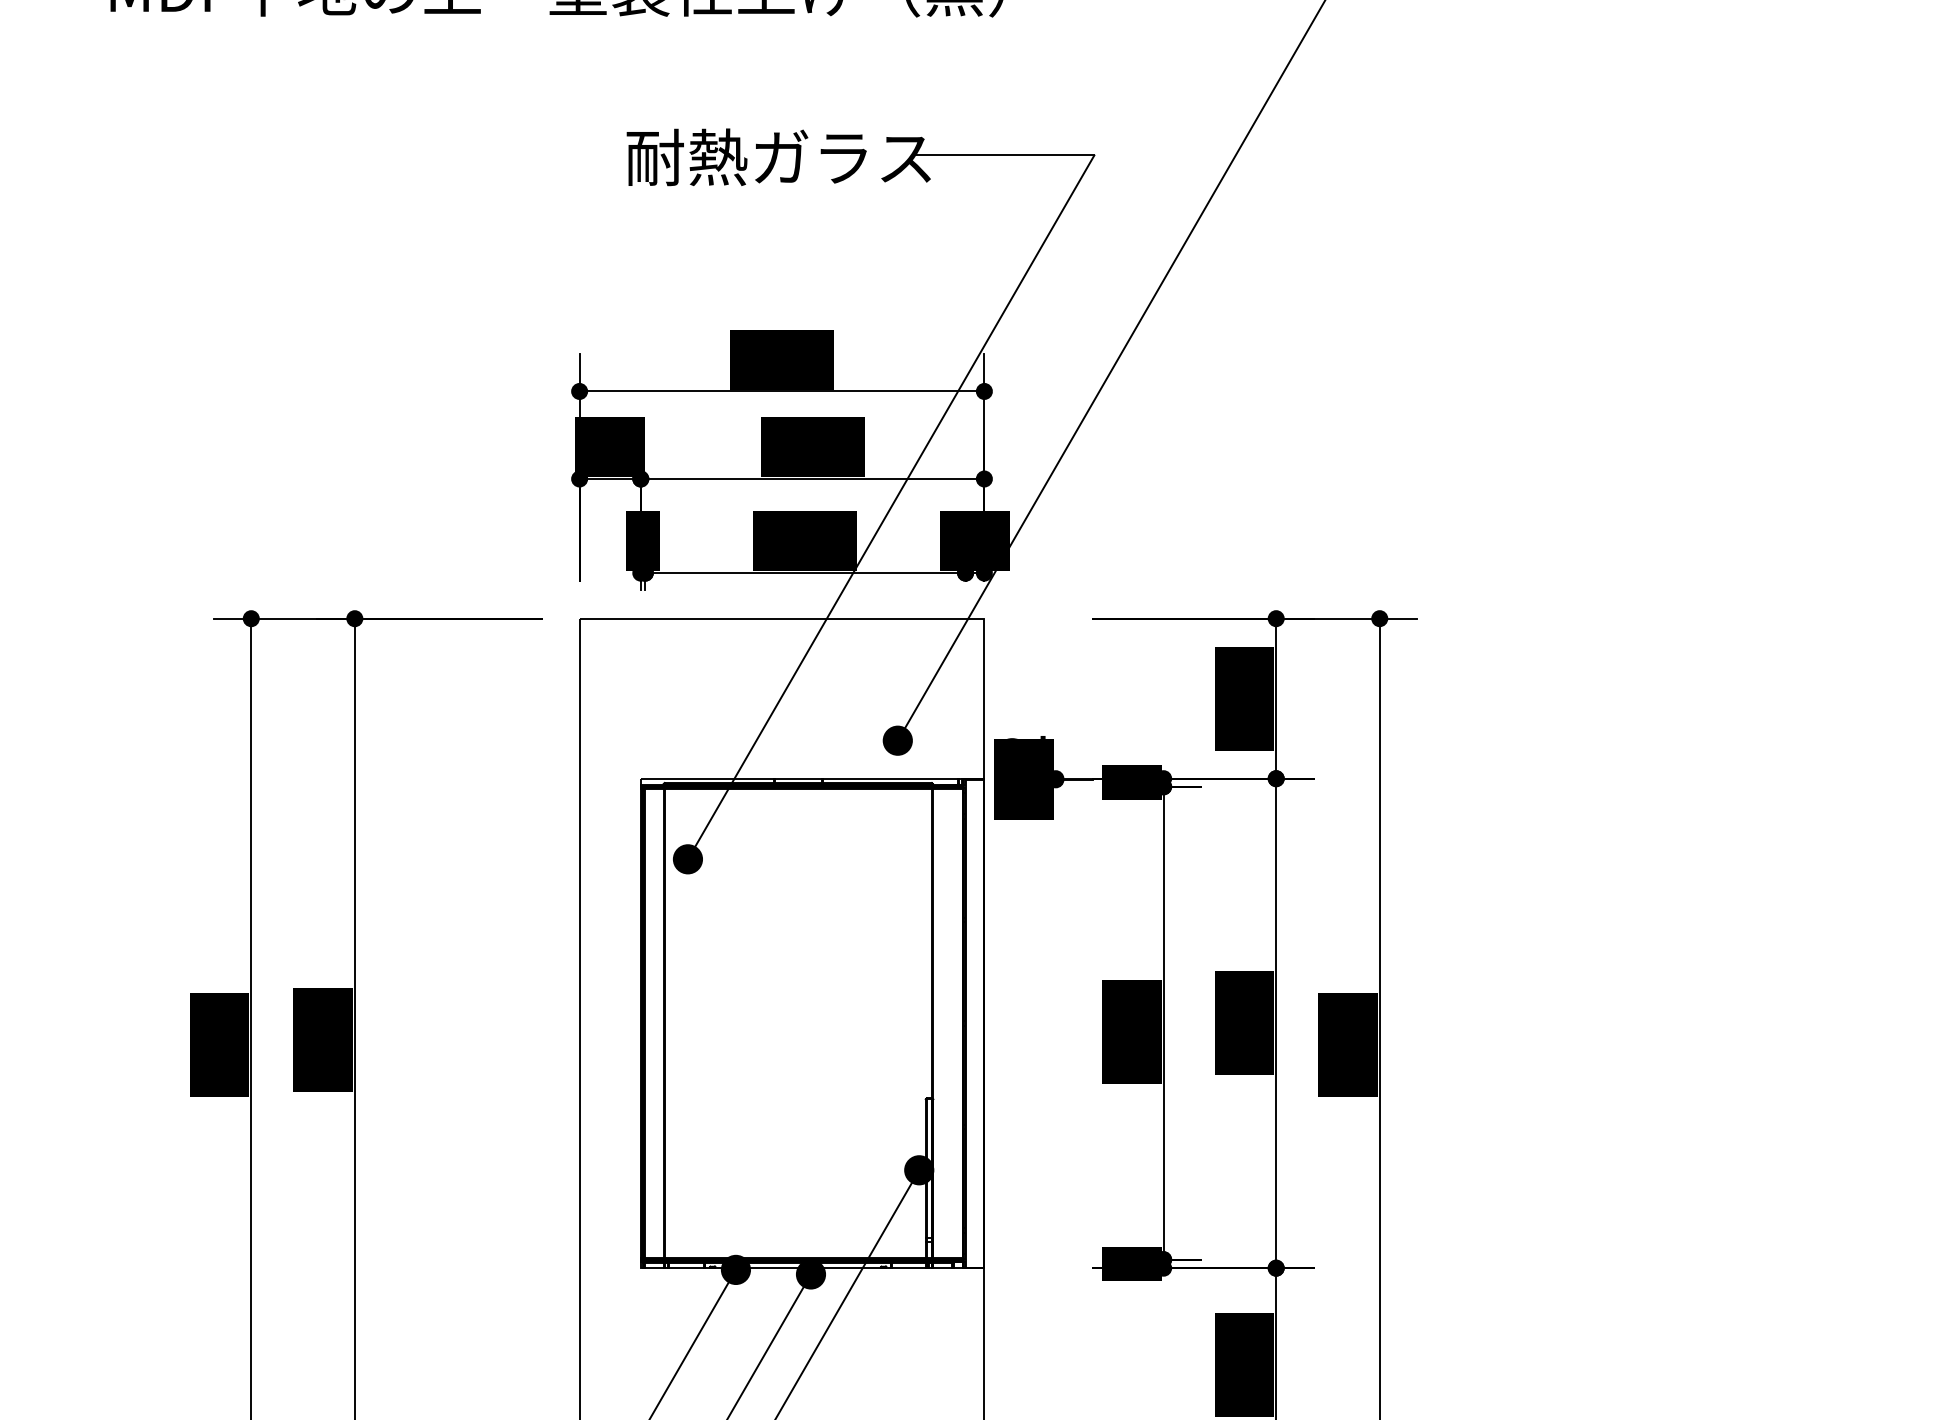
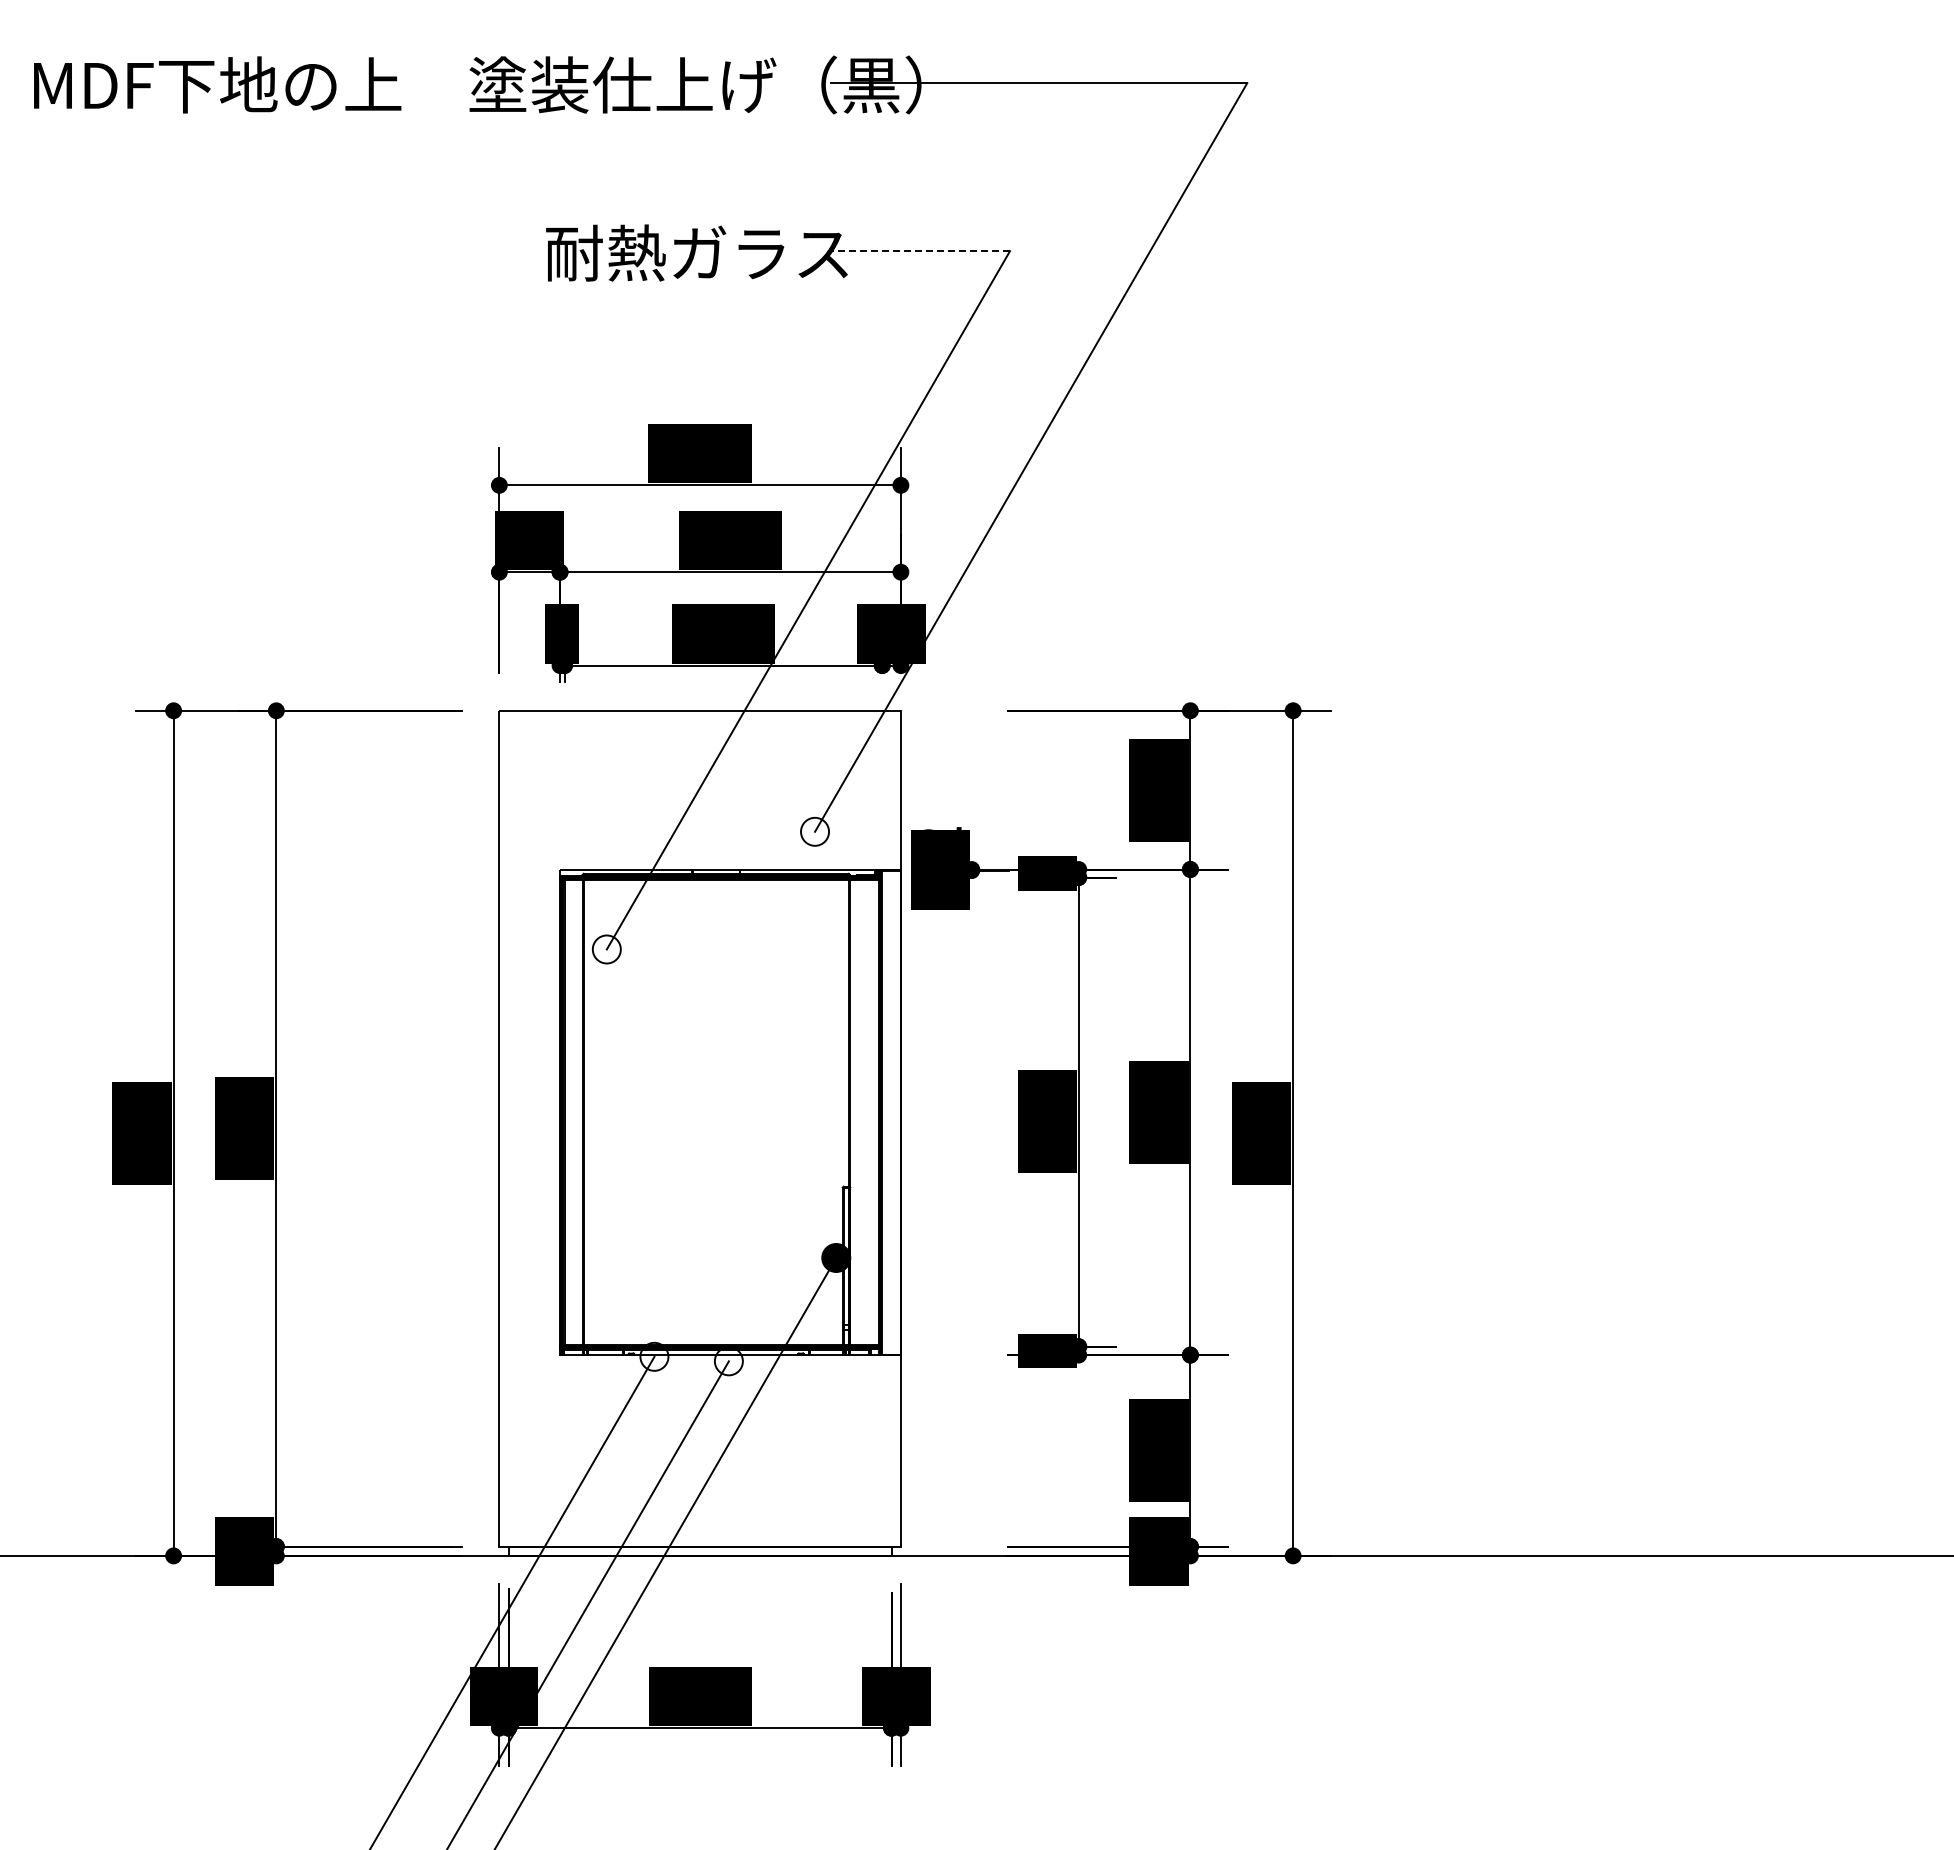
line: (1004, 155) -> (920, 251), solid -> dashed
fill: (898, 740) -> (815, 831), removed
fill: (687, 859) -> (606, 949), removed
fill: (736, 1269) -> (654, 1356), removed
fill: (810, 1274) -> (728, 1361), removed

